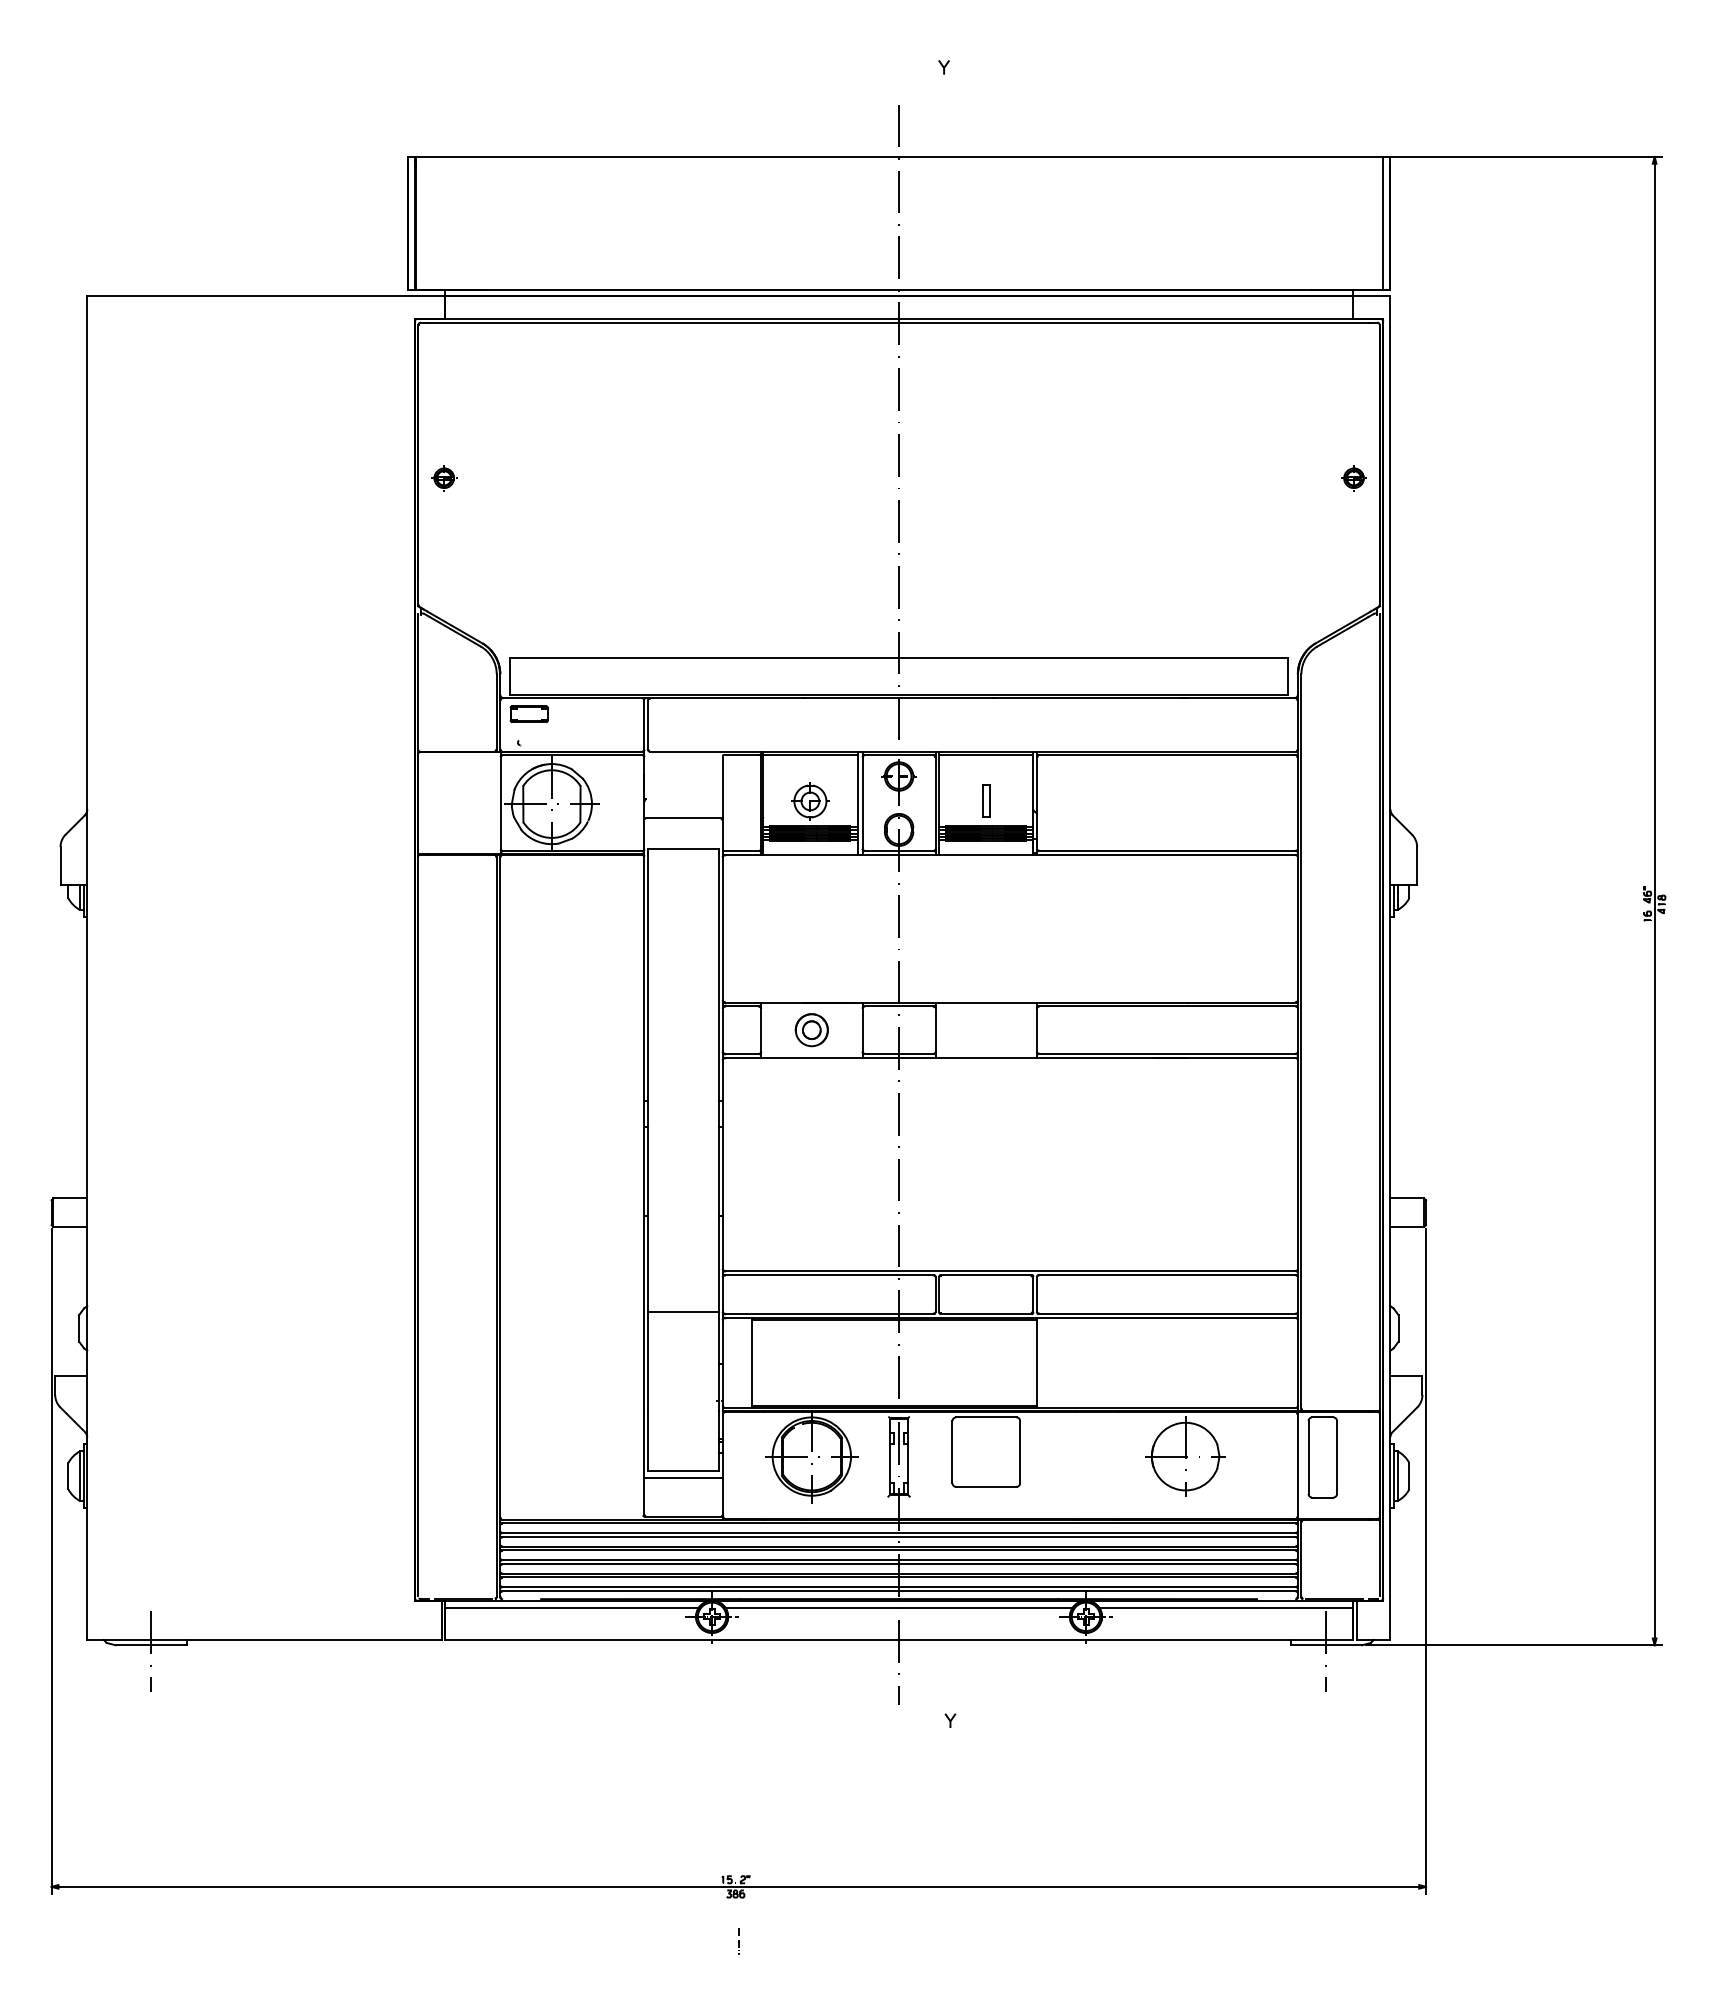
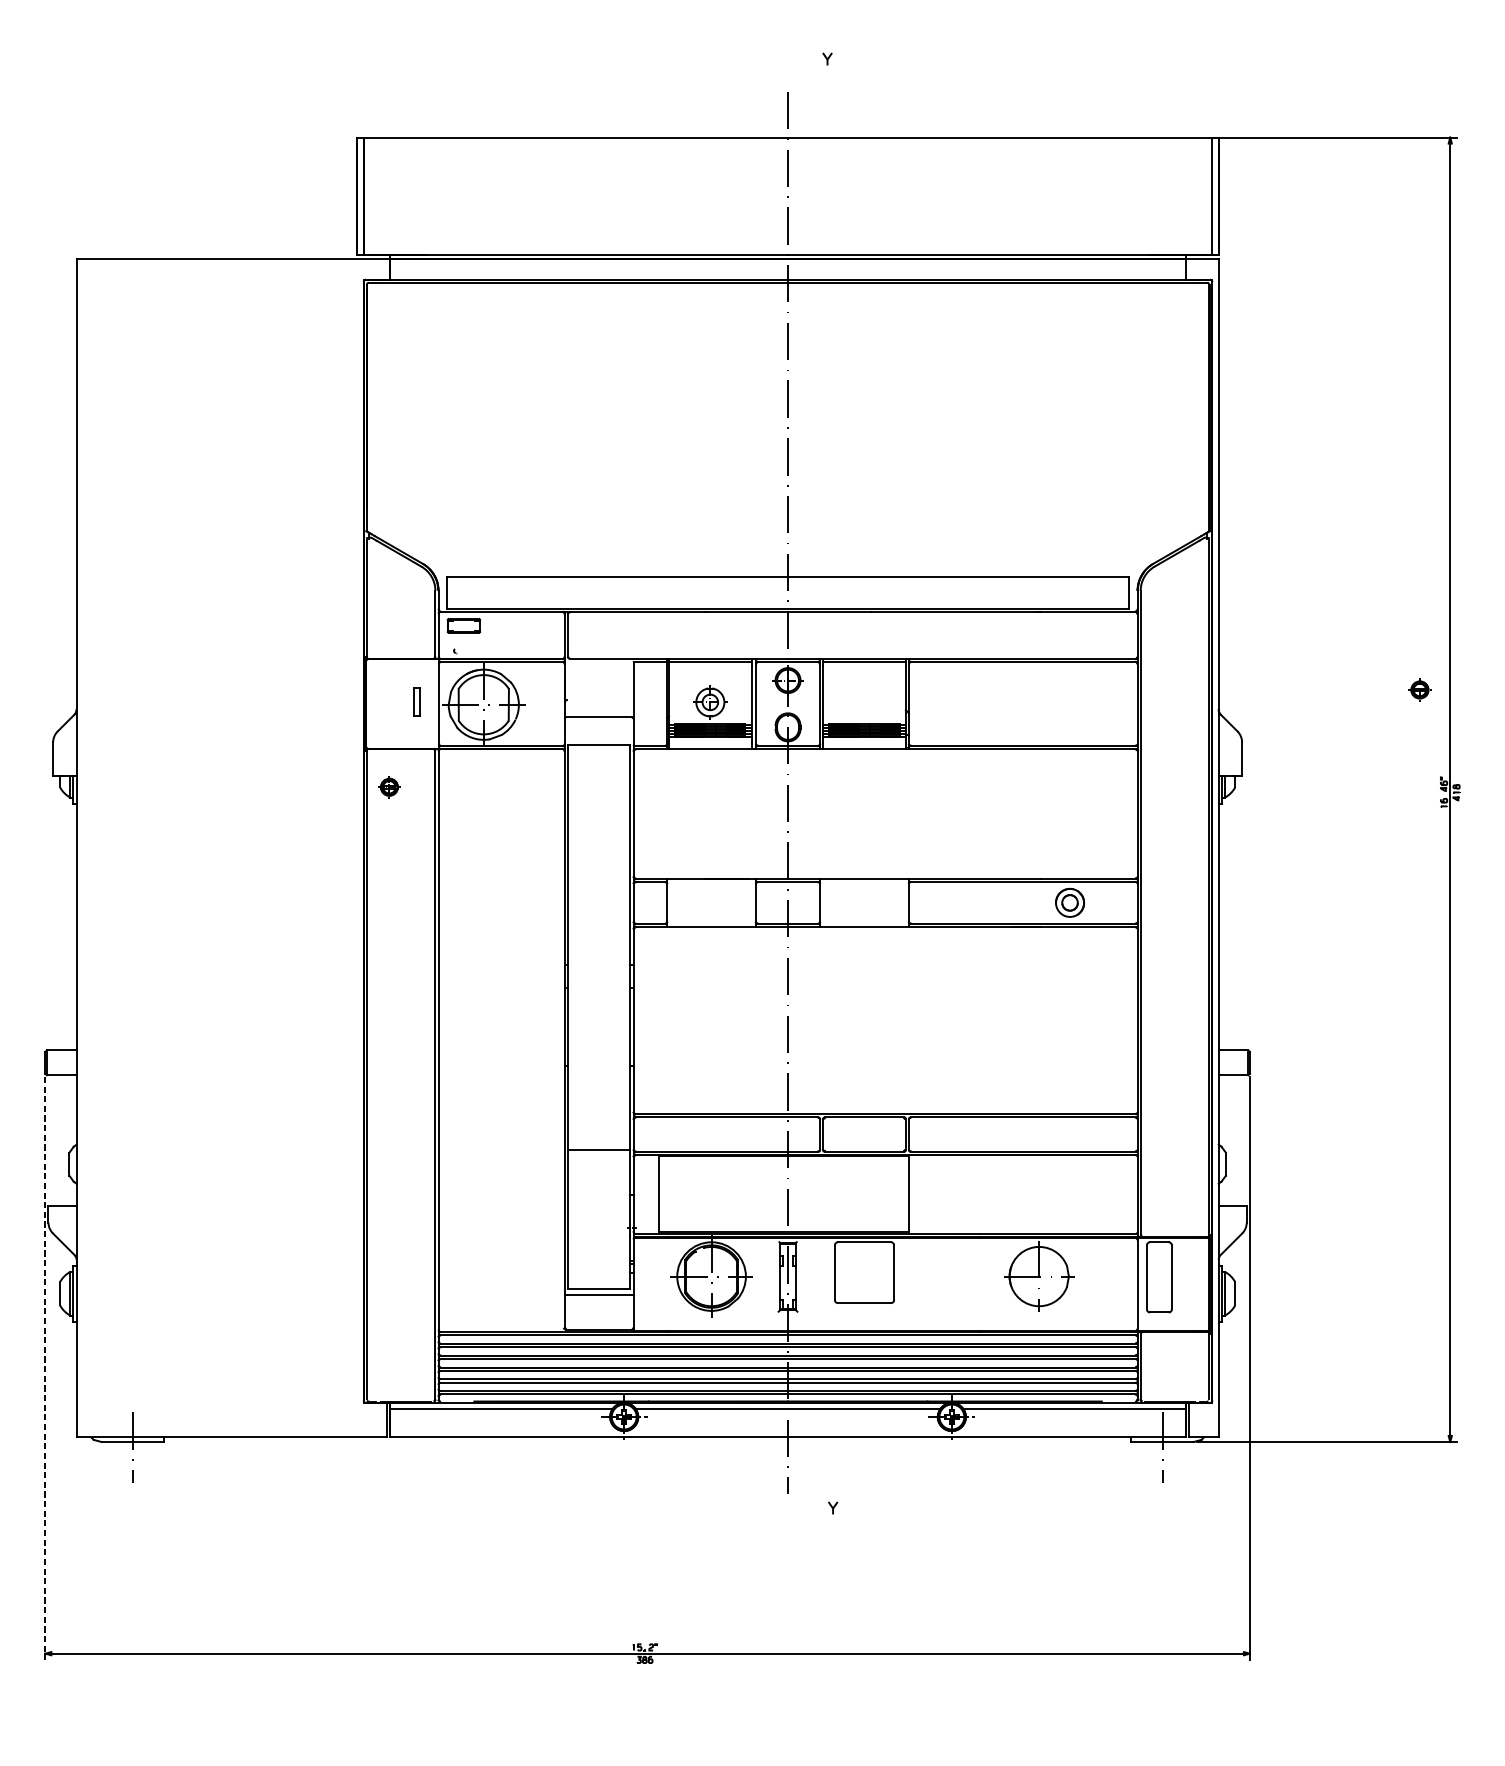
part: (444, 478) -> (389, 787), moved
part: (1353, 478) -> (1419, 690), moved
part: (986, 800) -> (416, 701), moved
part: (811, 1030) -> (1069, 903), moved
line: (51, 1561) -> (45, 1368), solid -> dashed
line: (738, 1941) -> (647, 1701), removed

